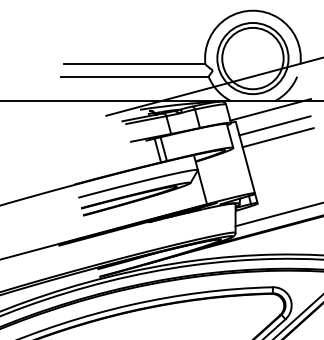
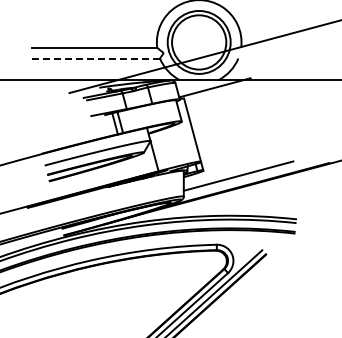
line: (134, 76) -> (94, 58), solid -> dashed
line: (274, 125) -> (218, 101), removed
line: (278, 137) -> (221, 112), removed

